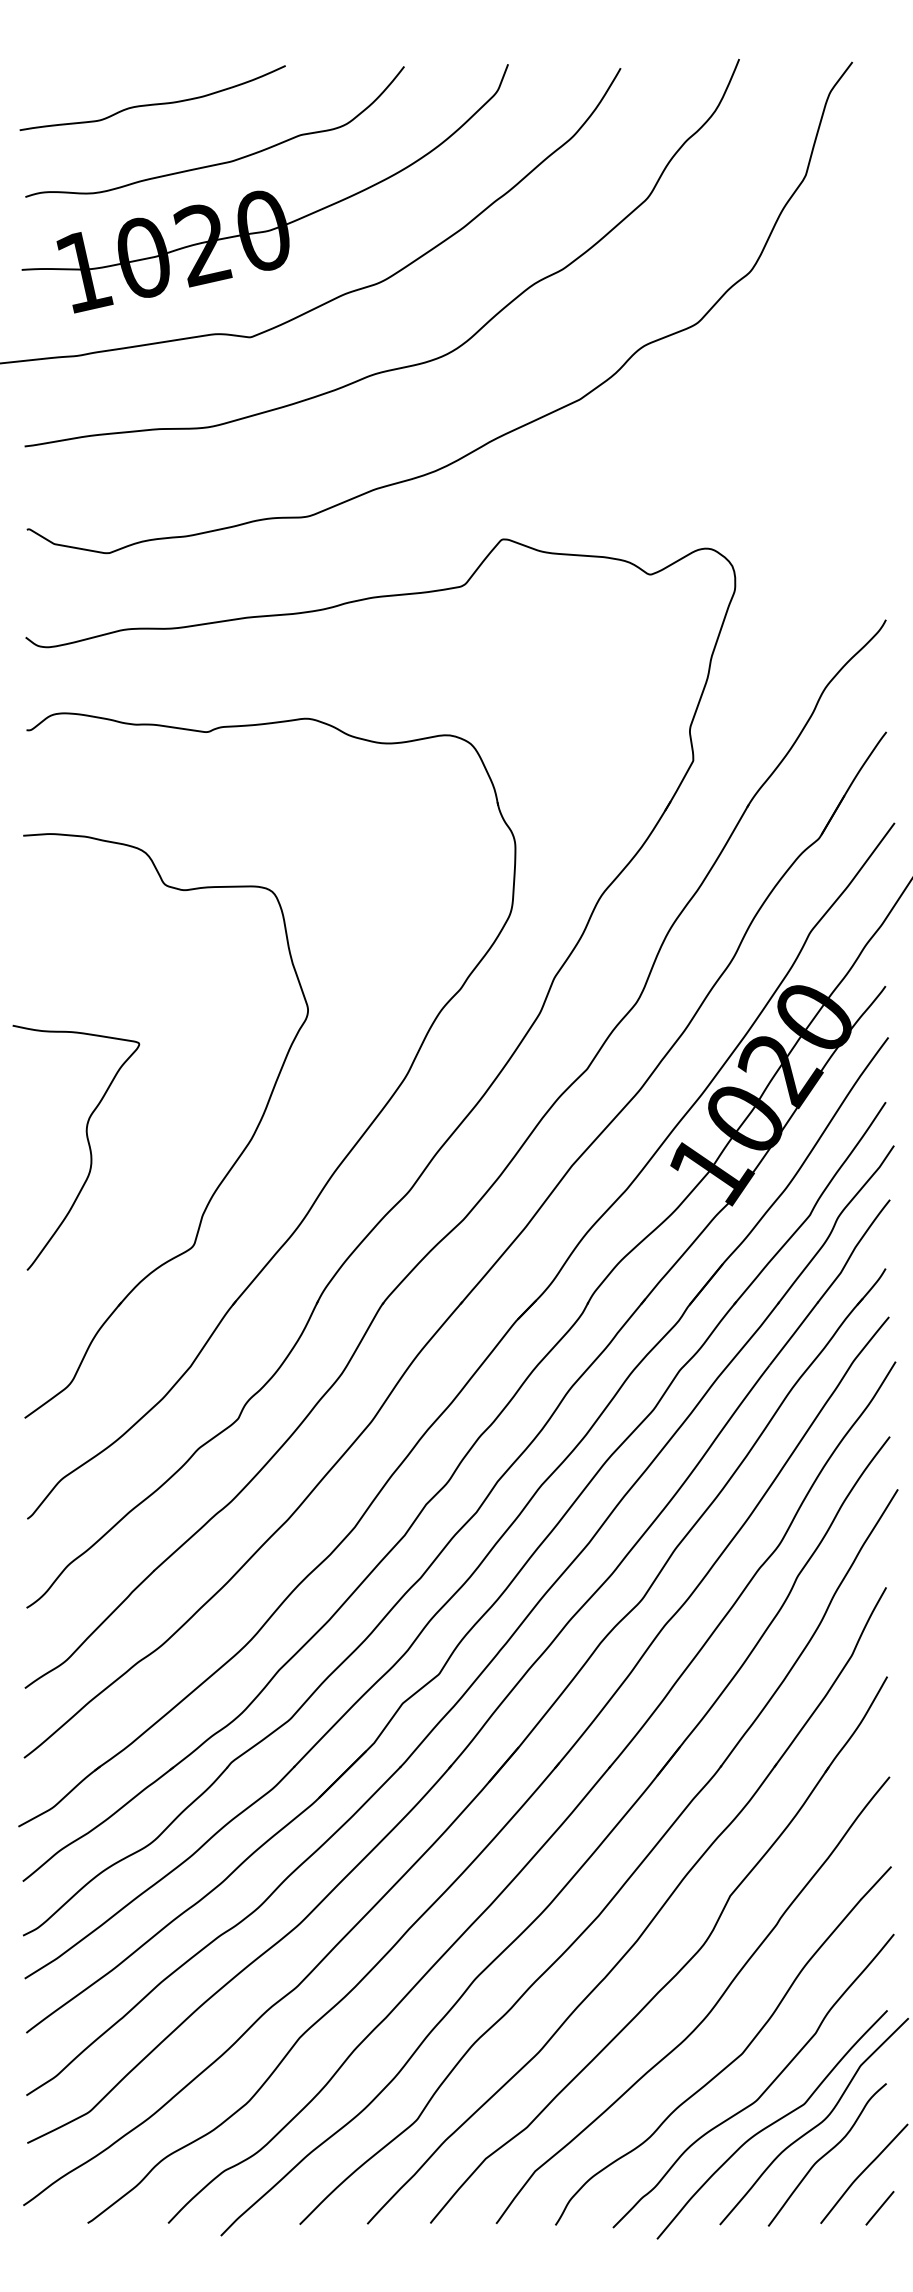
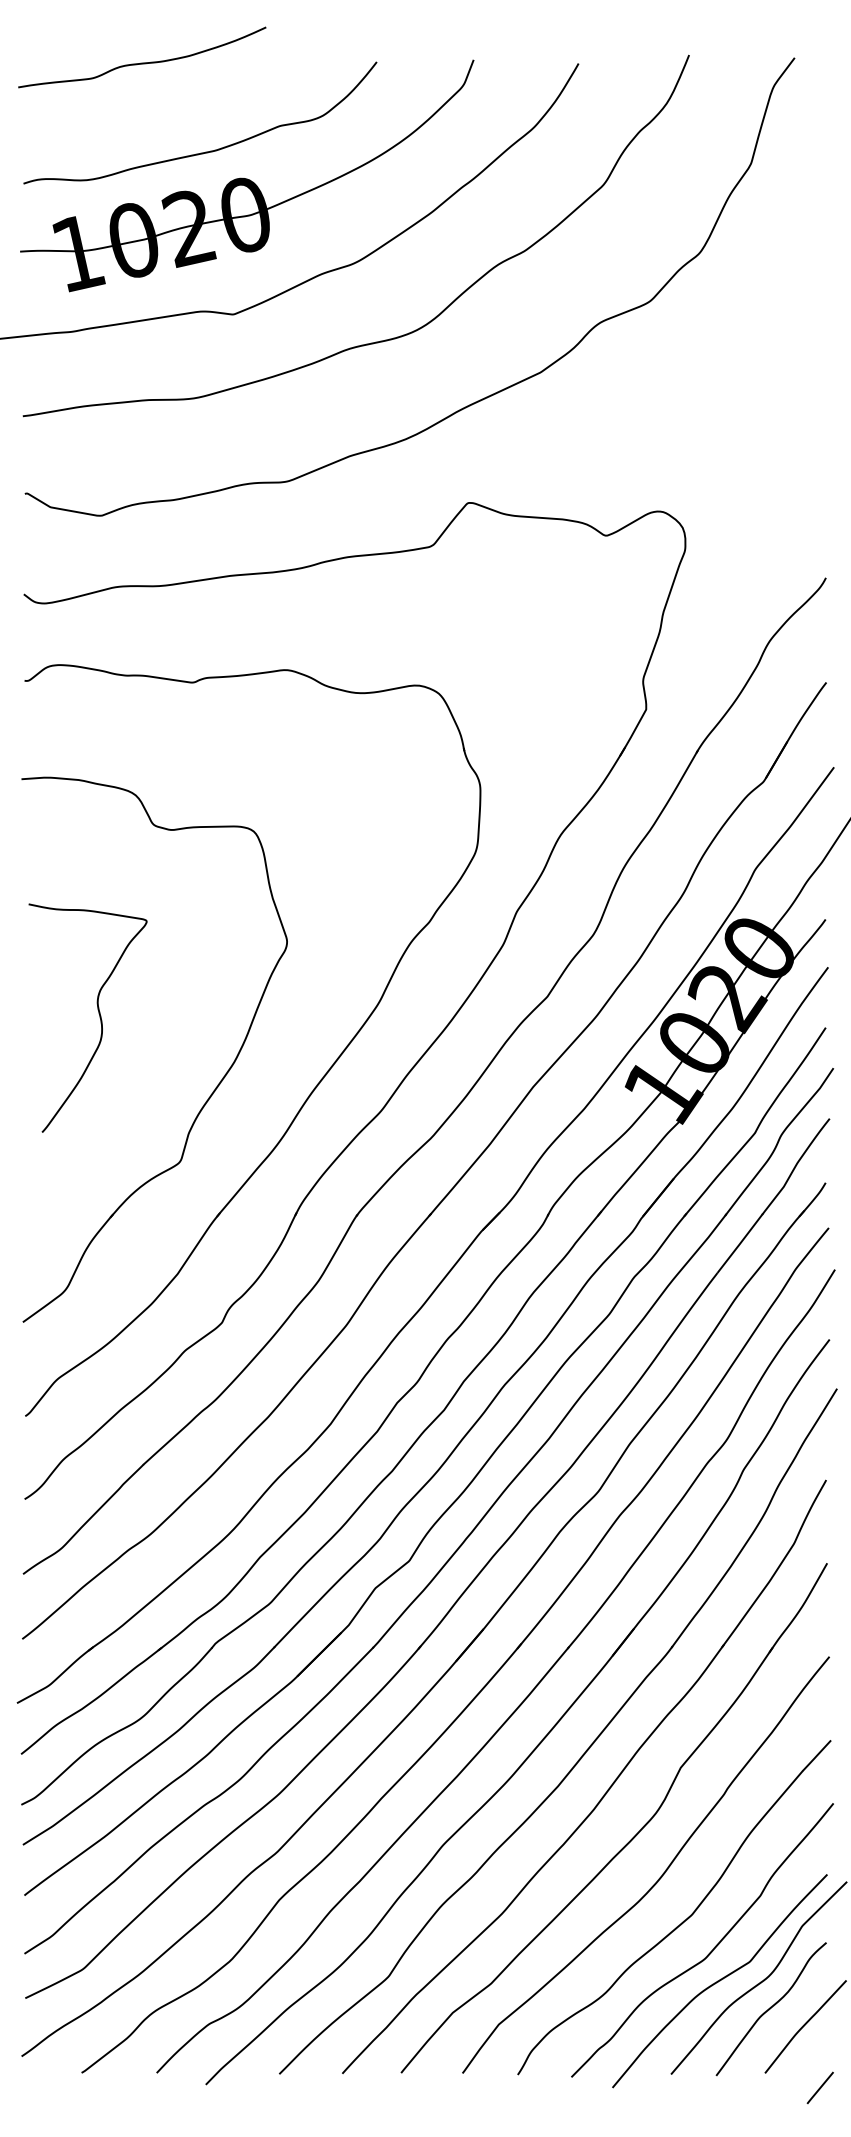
curve: (152, 103) -> (142, 62), moved
curve: (87, 1142) -> (98, 1013), moved
line: (879, 2207) -> (819, 2087), moved

